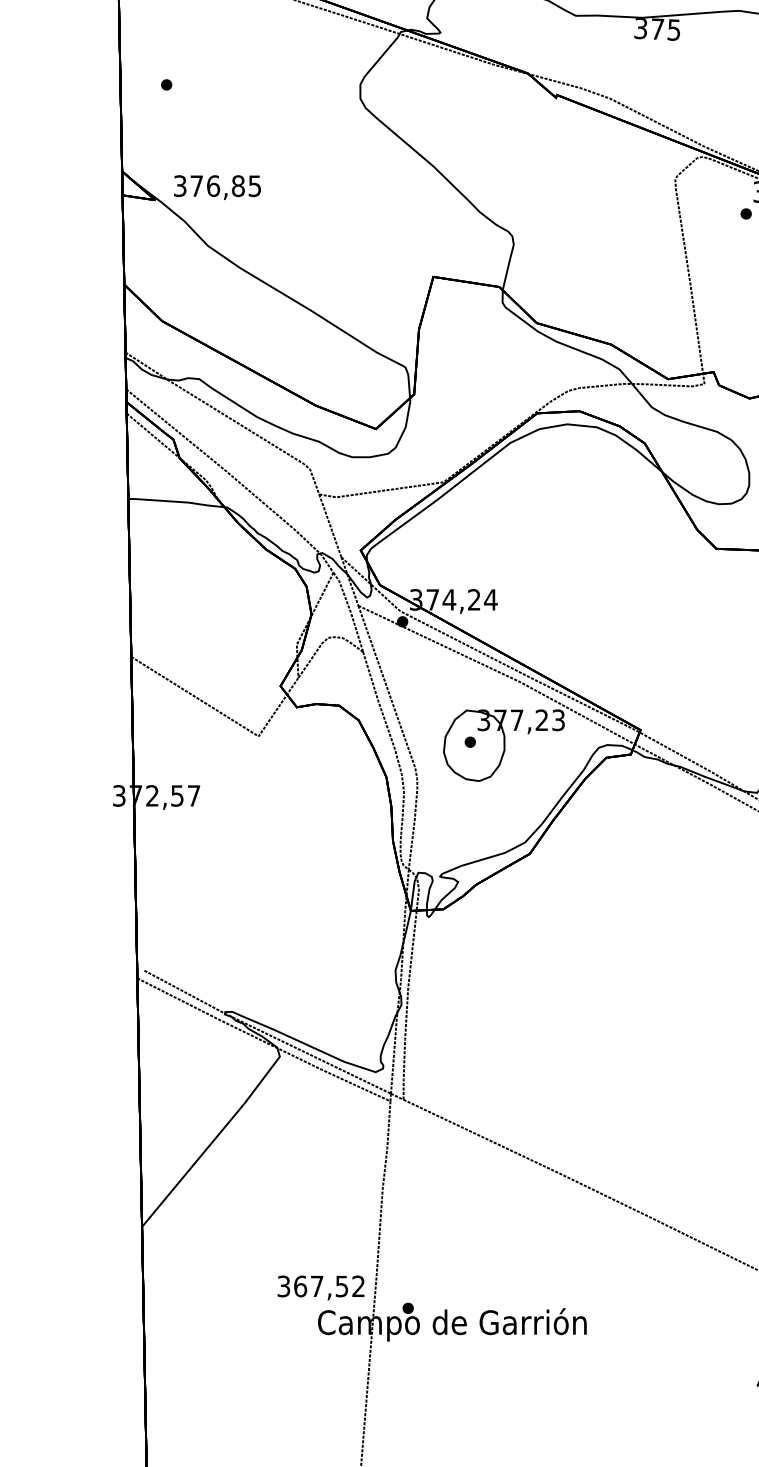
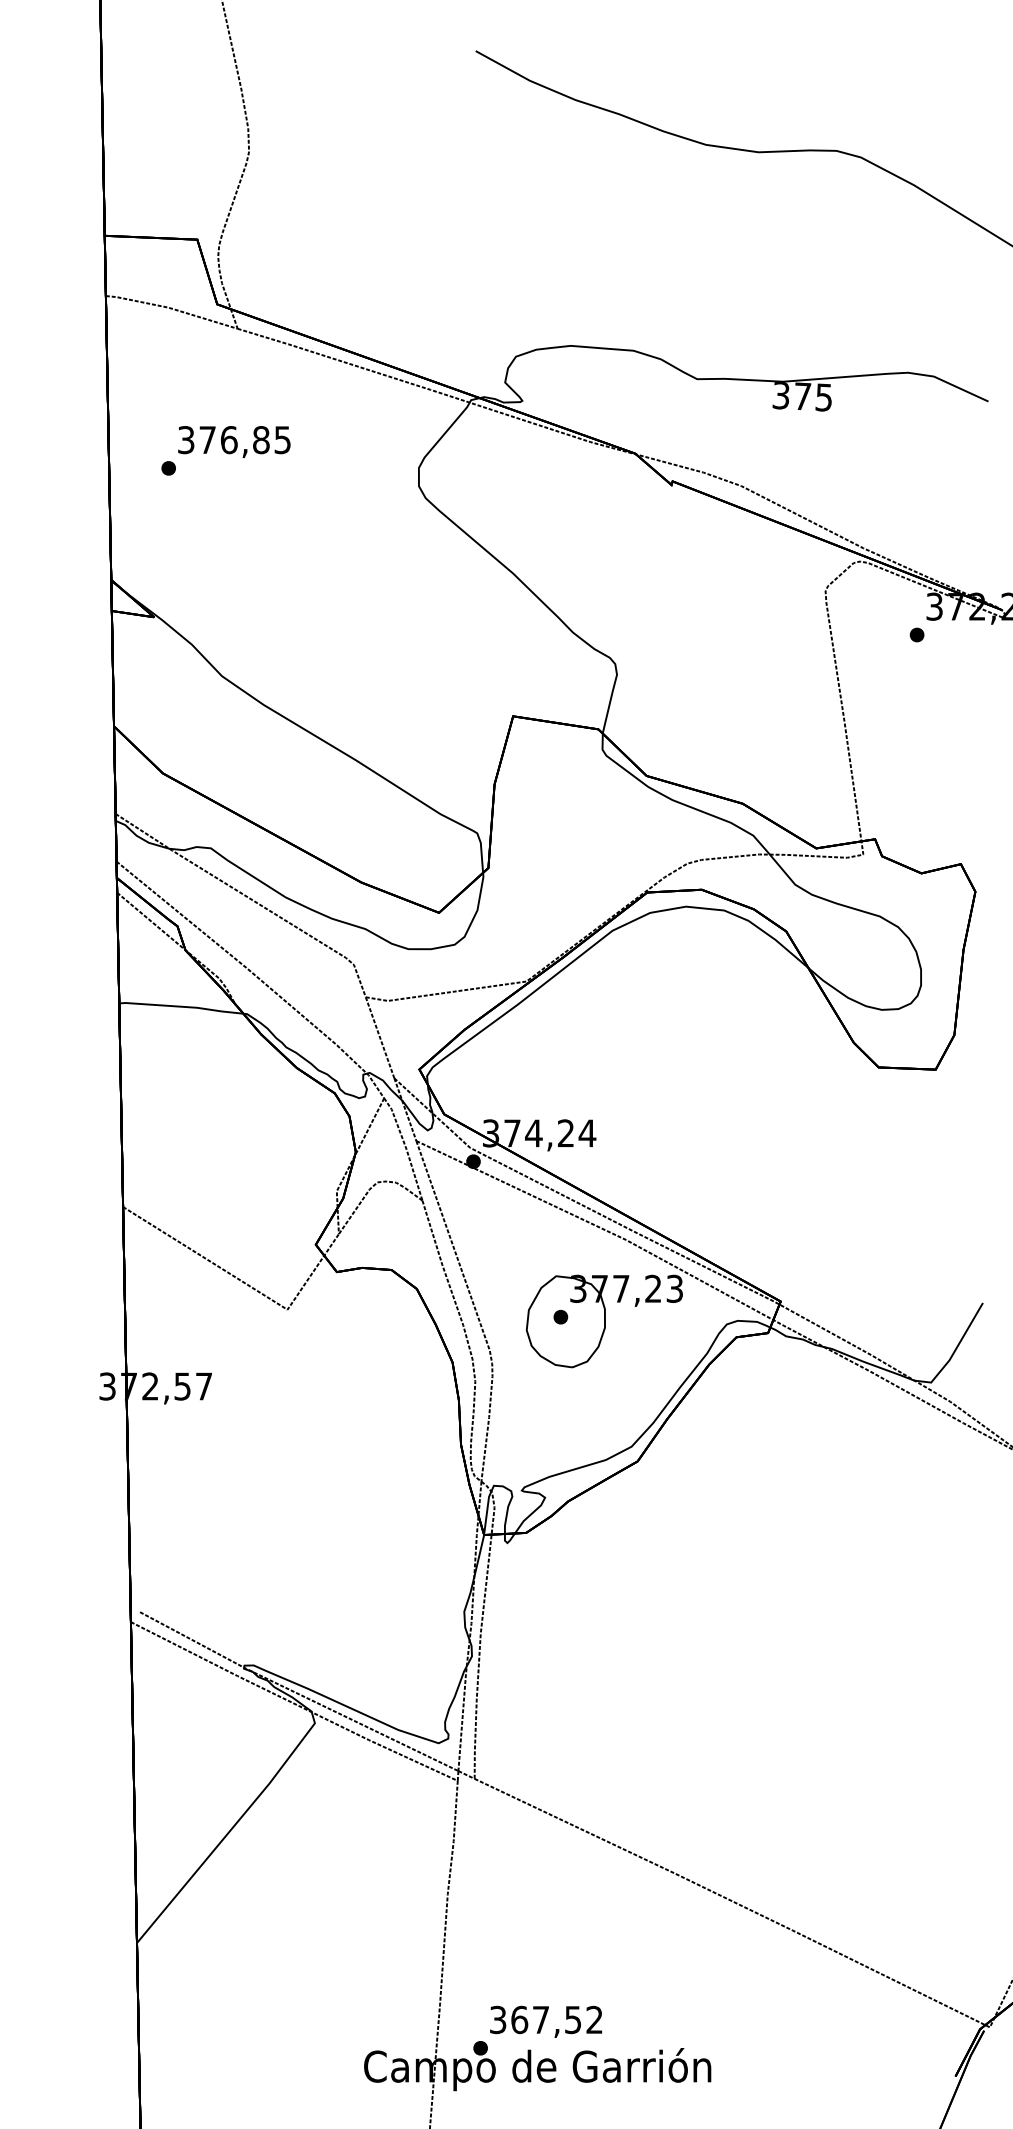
text: (217, 187) -> (234, 442), moved
text: (321, 1287) -> (546, 2021), moved

